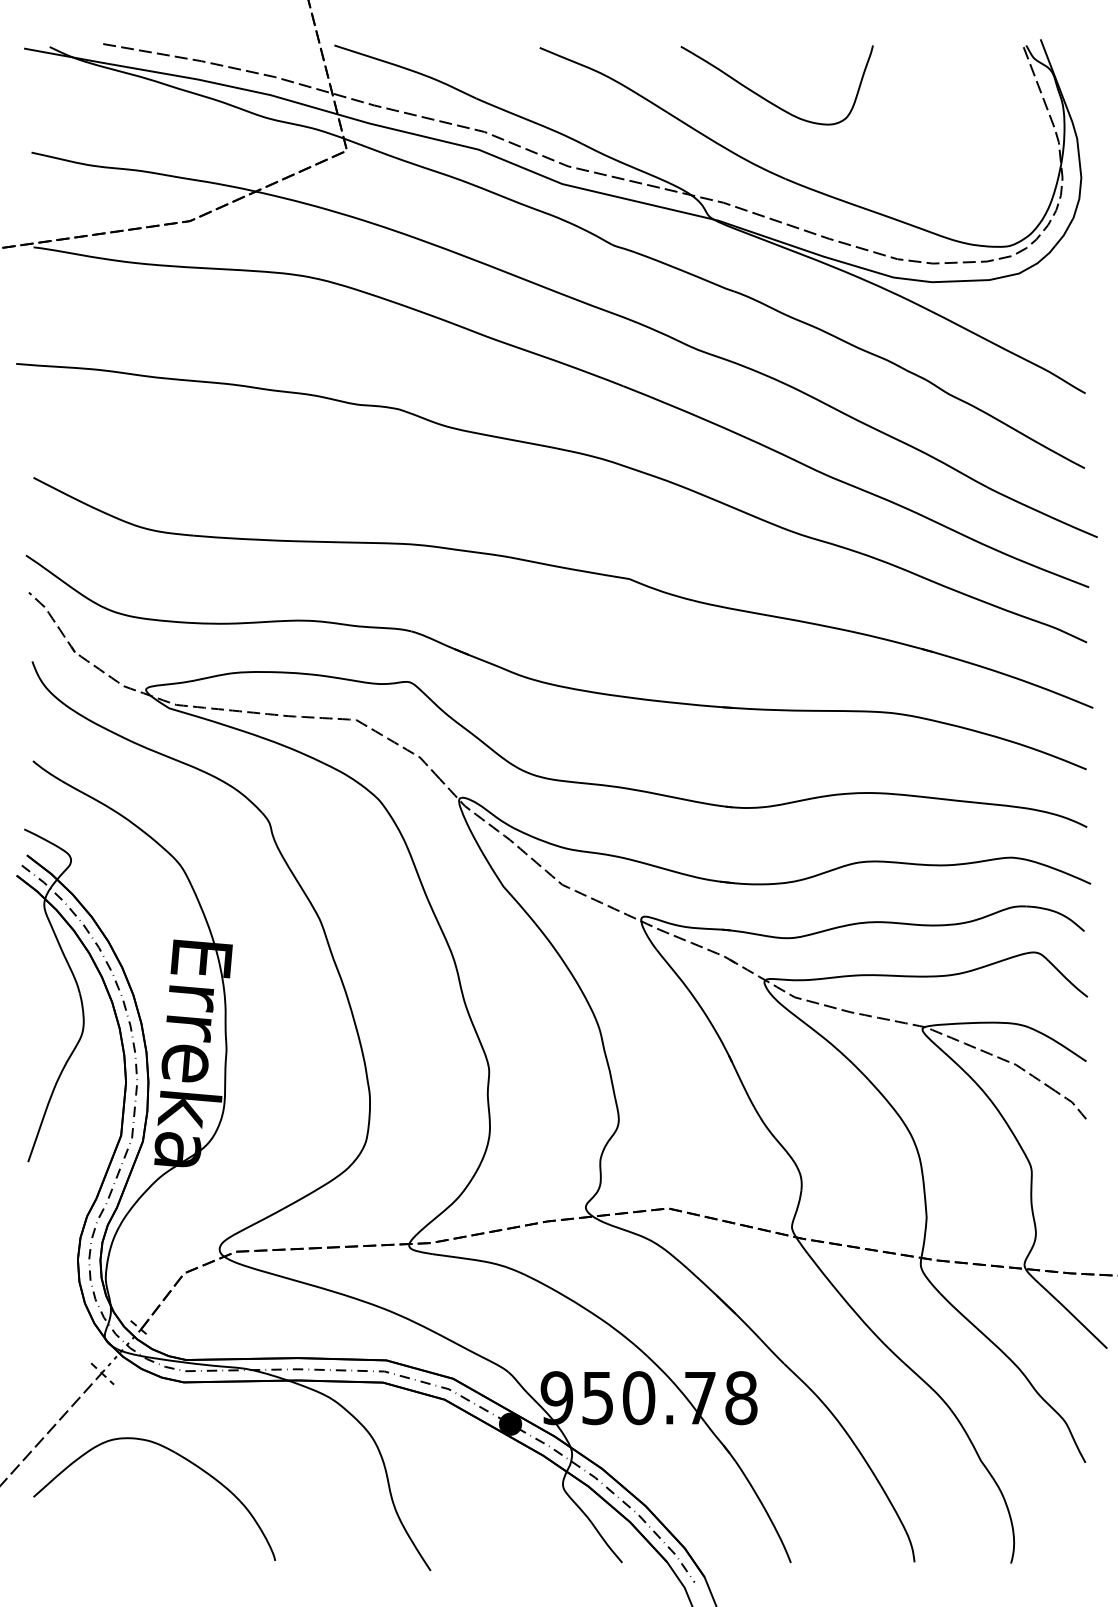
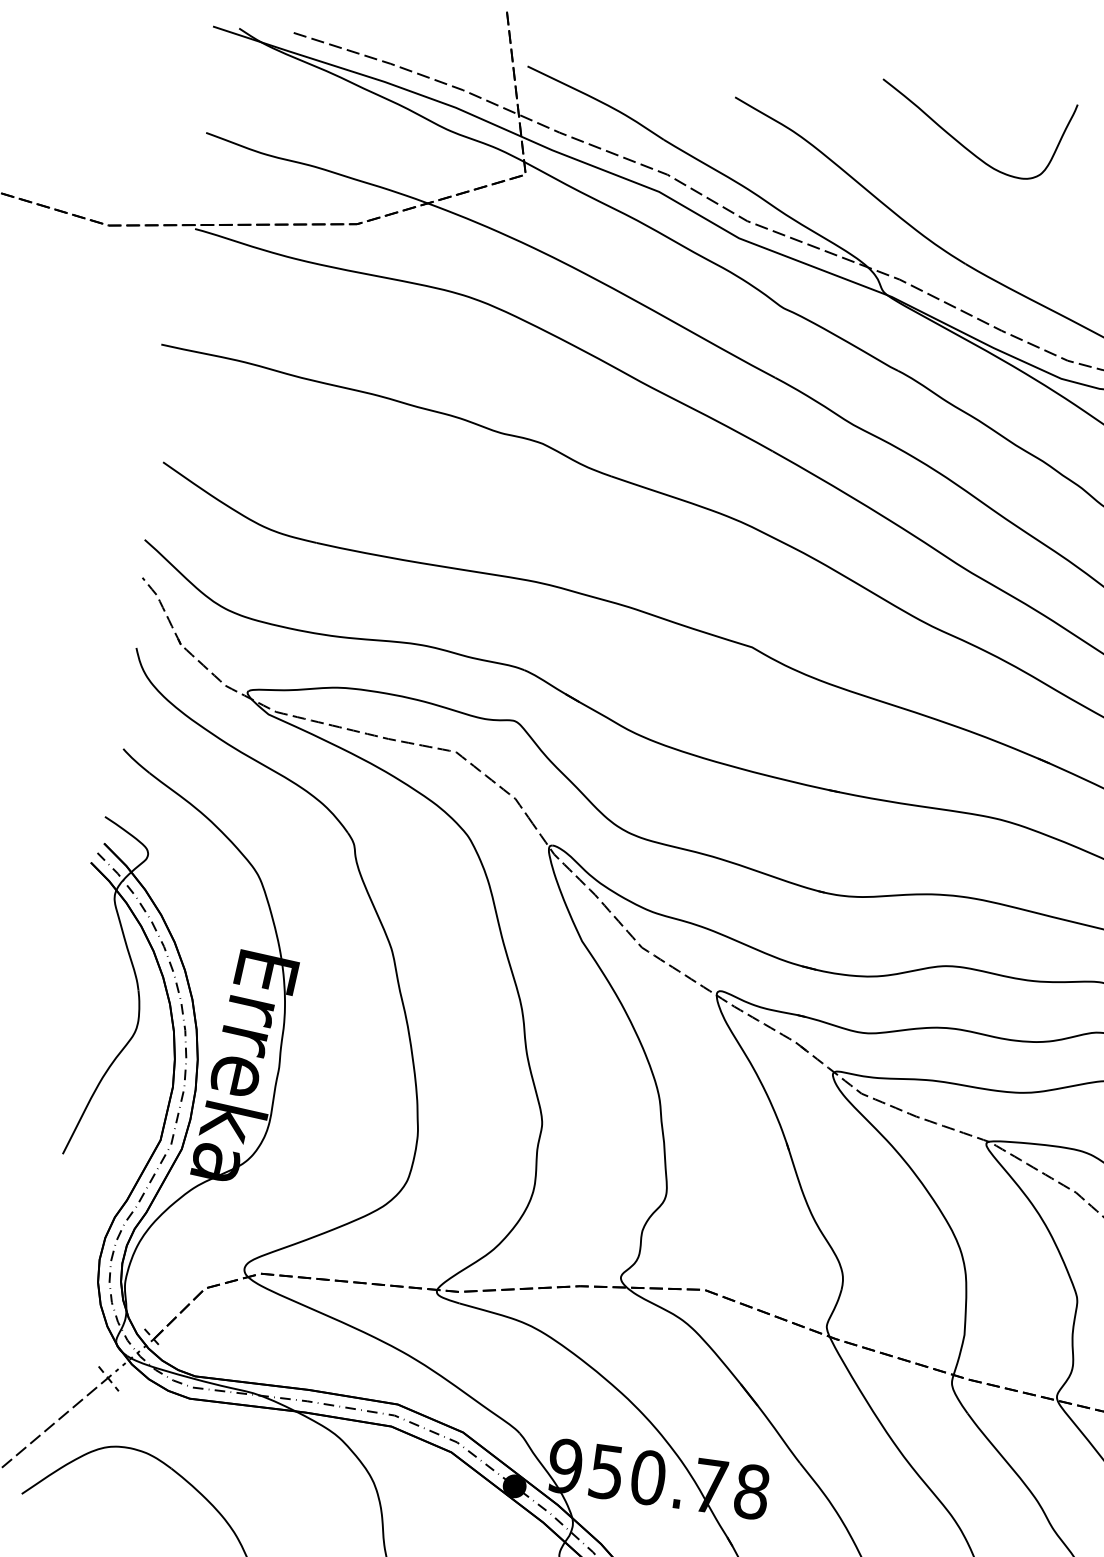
curve: (767, 99) -> (963, 144), moved

